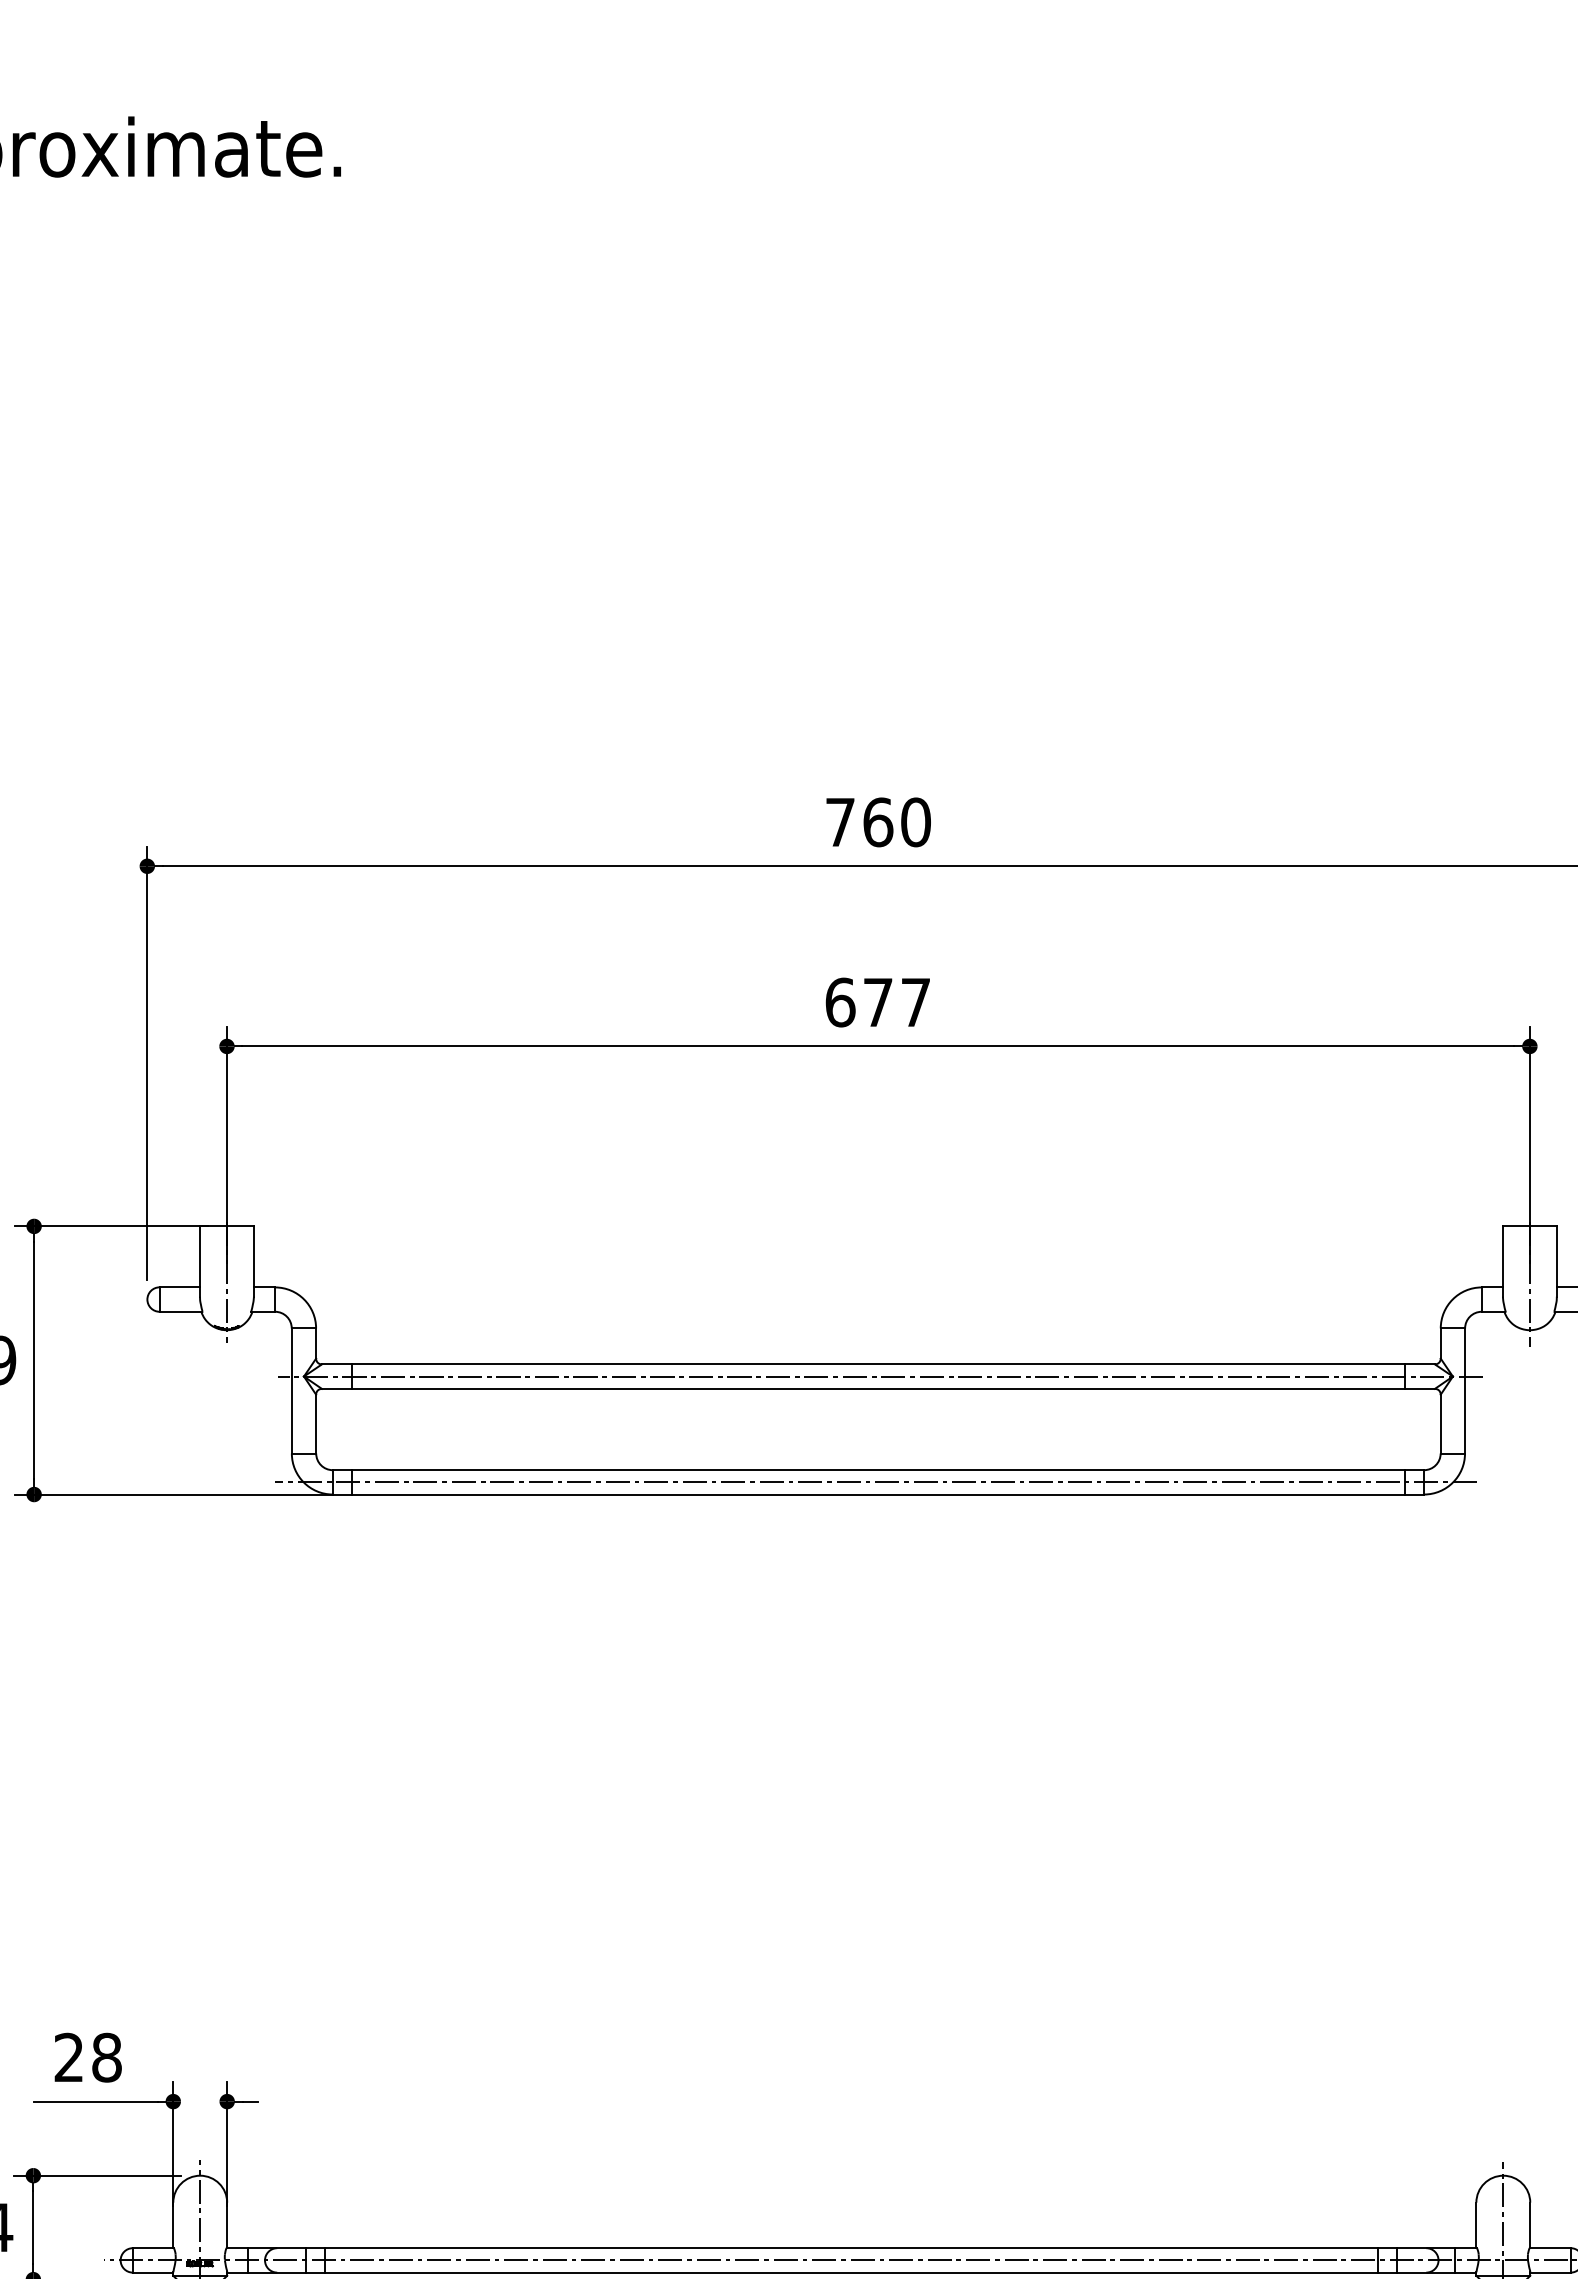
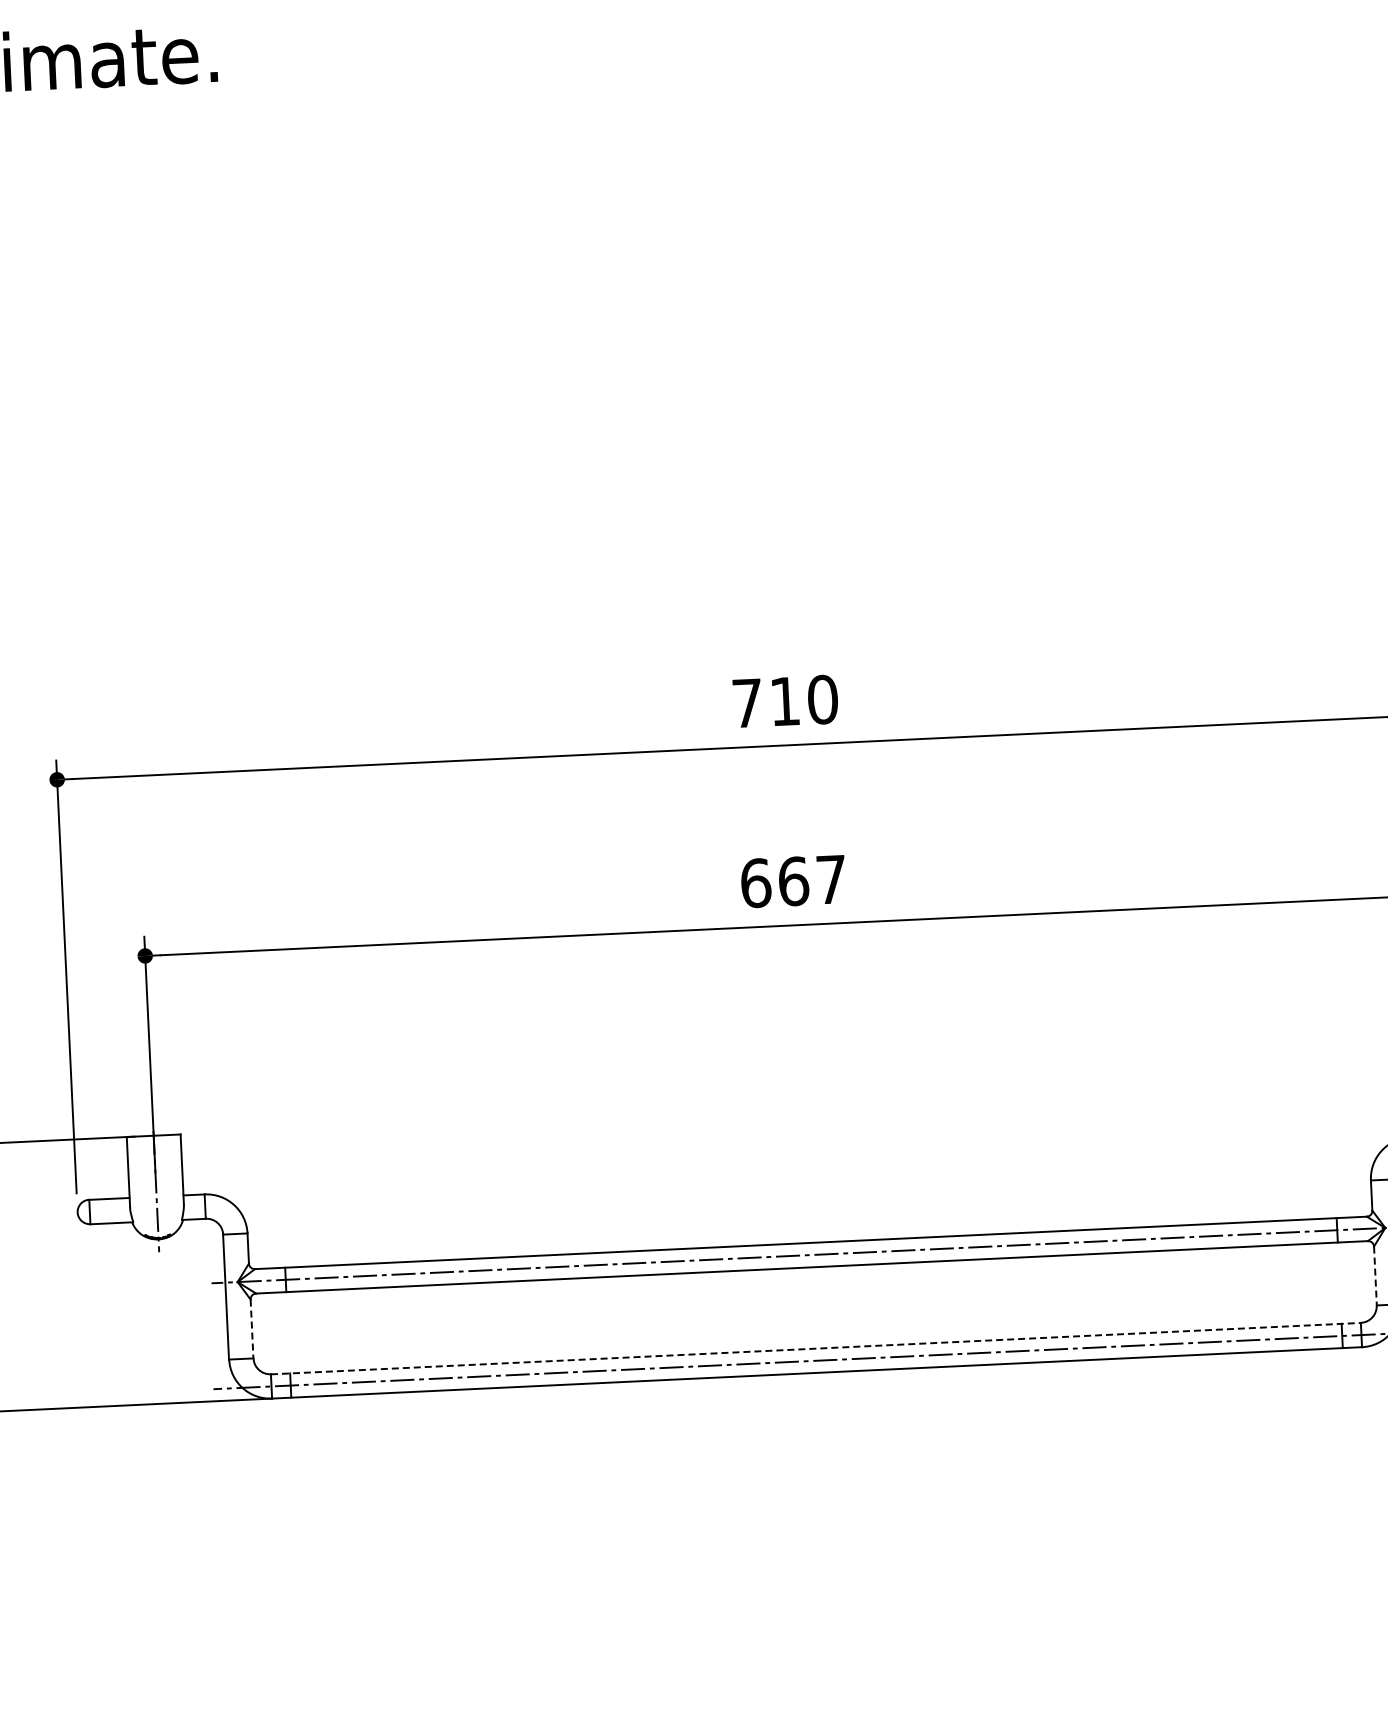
text: (878, 822) -> (785, 701), 760 -> 710
text: (878, 1002) -> (793, 881), 677 -> 667
line: (316, 1424) -> (252, 1329), solid -> dashed
line: (1440, 1424) -> (1375, 1276), solid -> dashed
line: (878, 1470) -> (815, 1348), solid -> dashed

